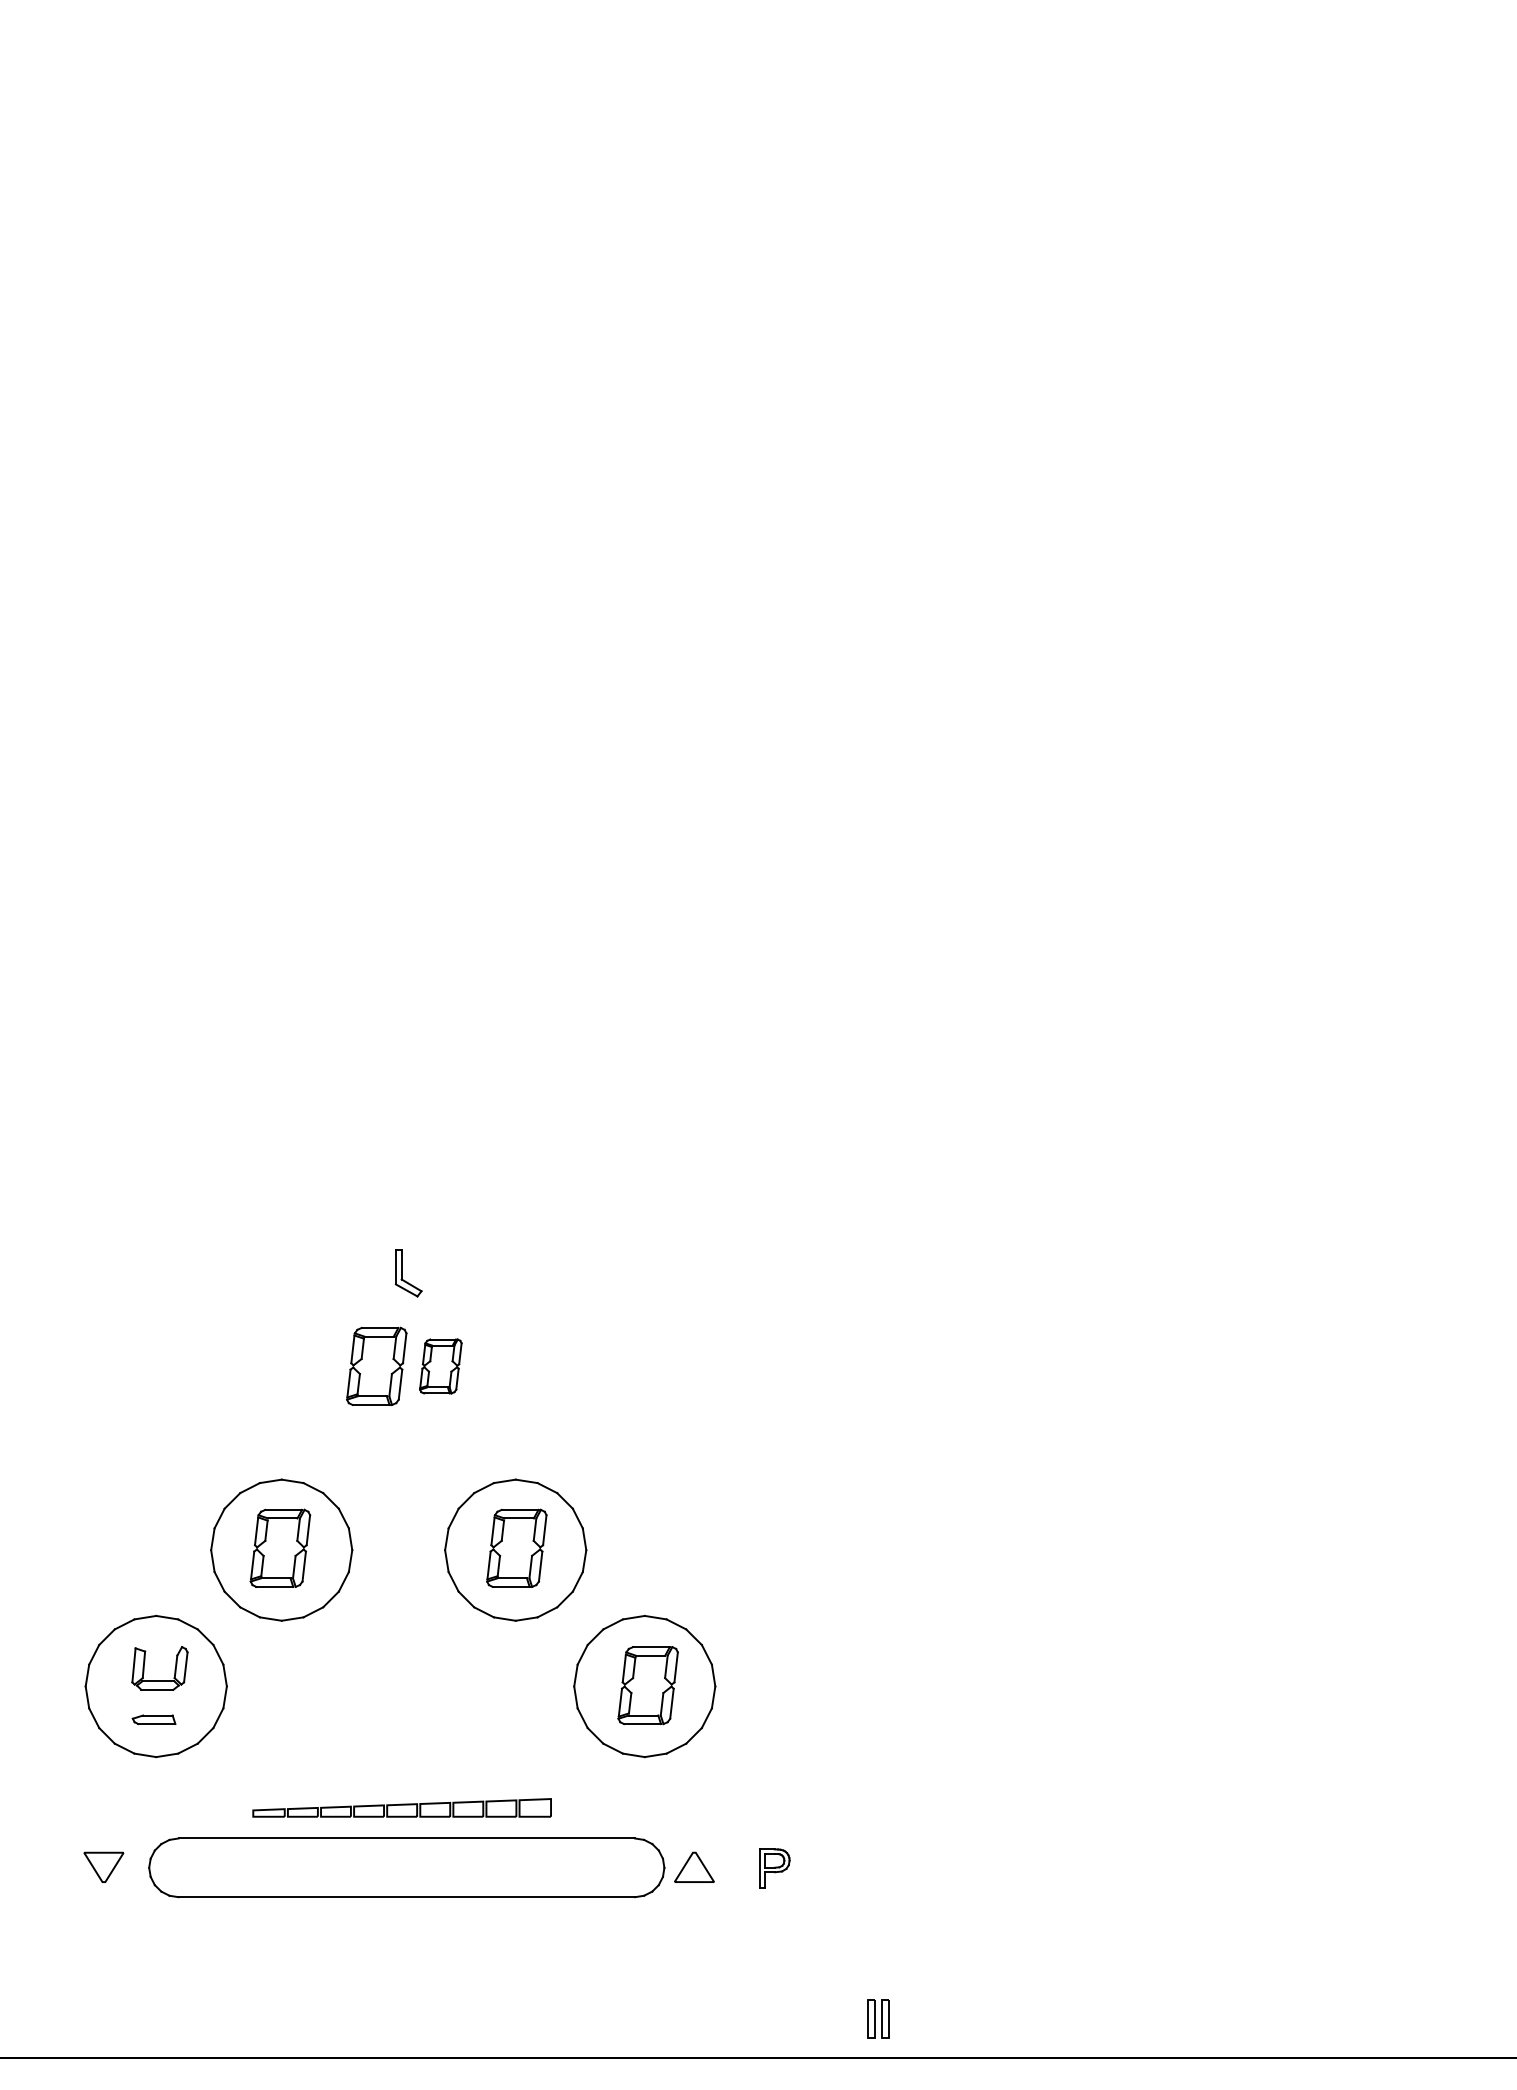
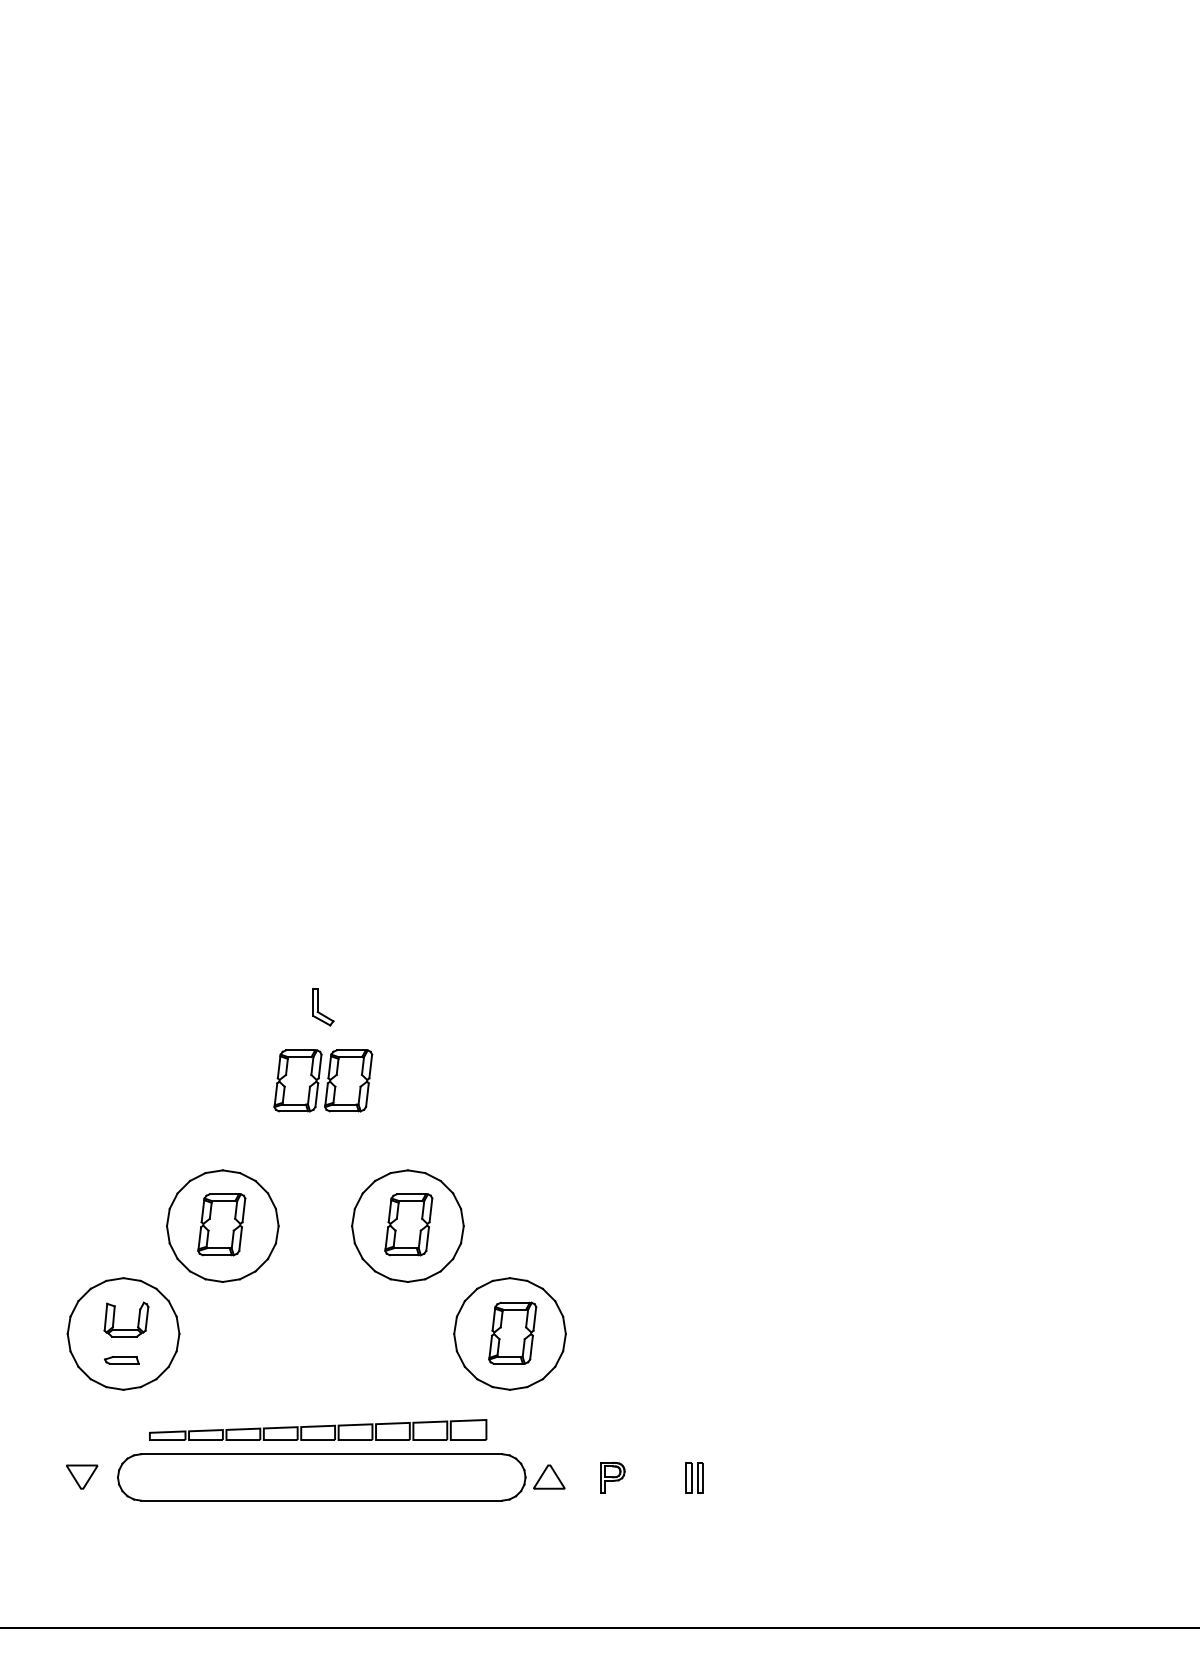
part: (440, 1366) -> (348, 1080), size x1.43
part: (401, 1807) -> (317, 1429), size x1.43
part: (878, 2018) -> (694, 1477), moved

